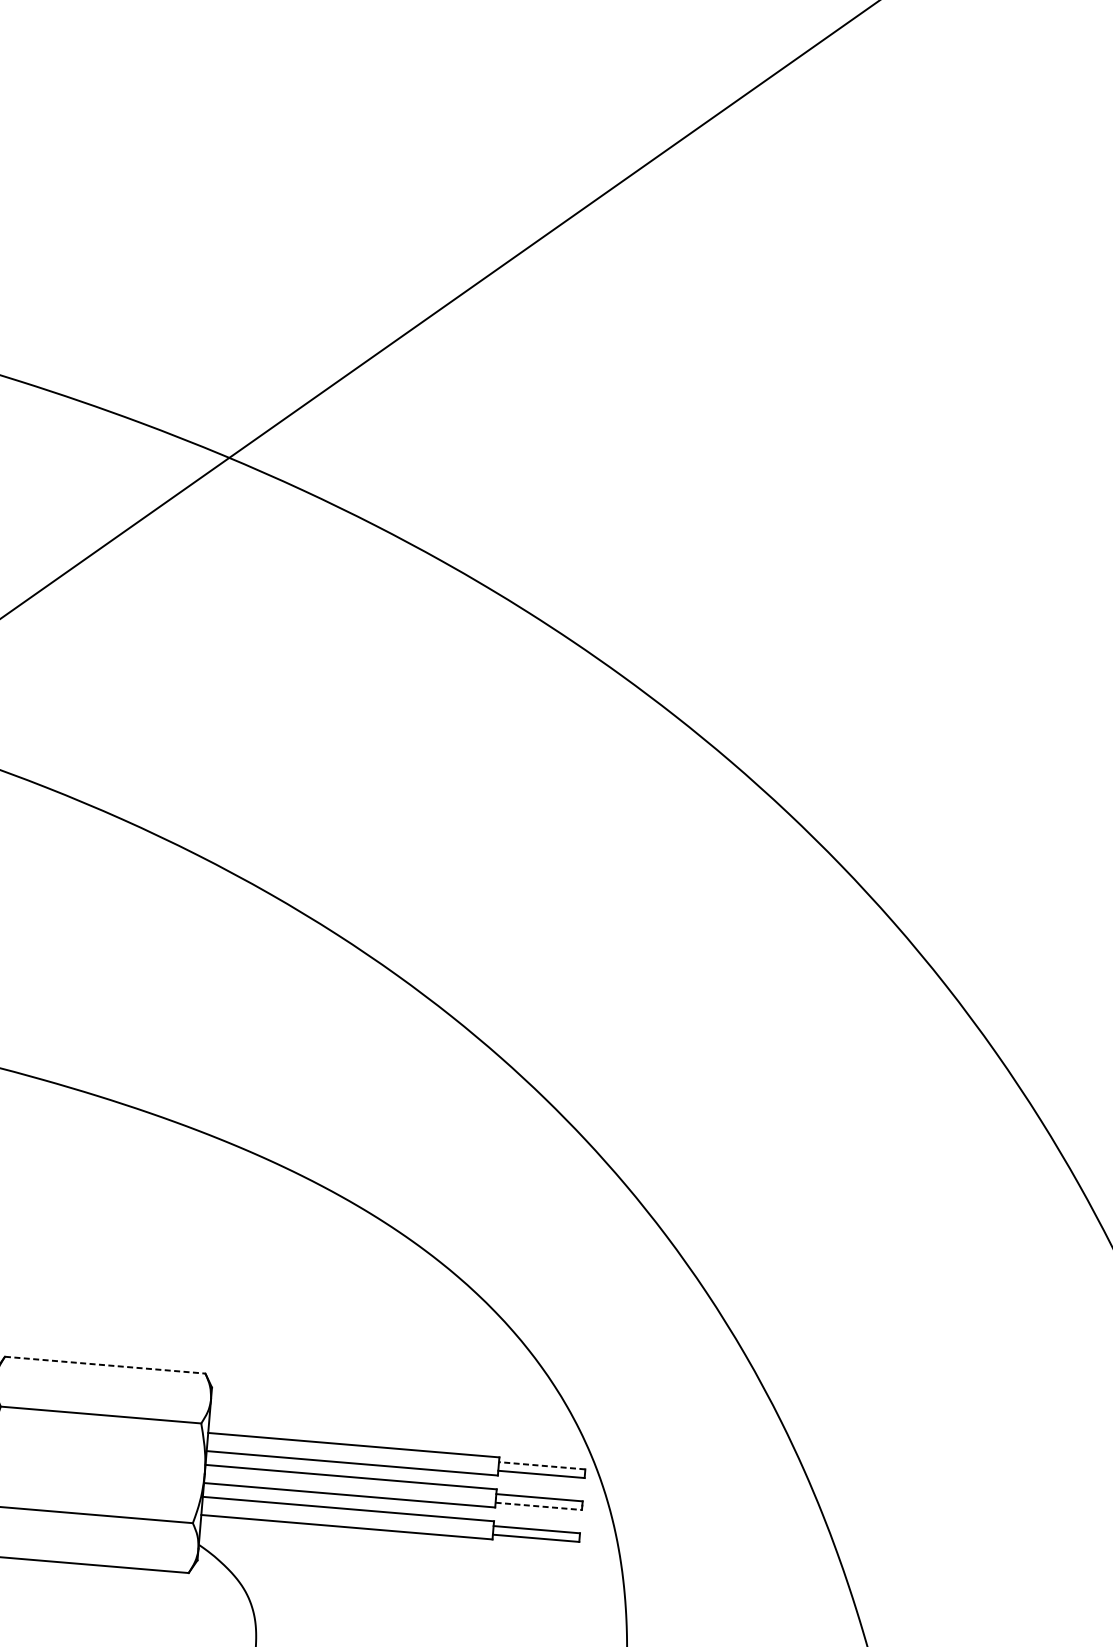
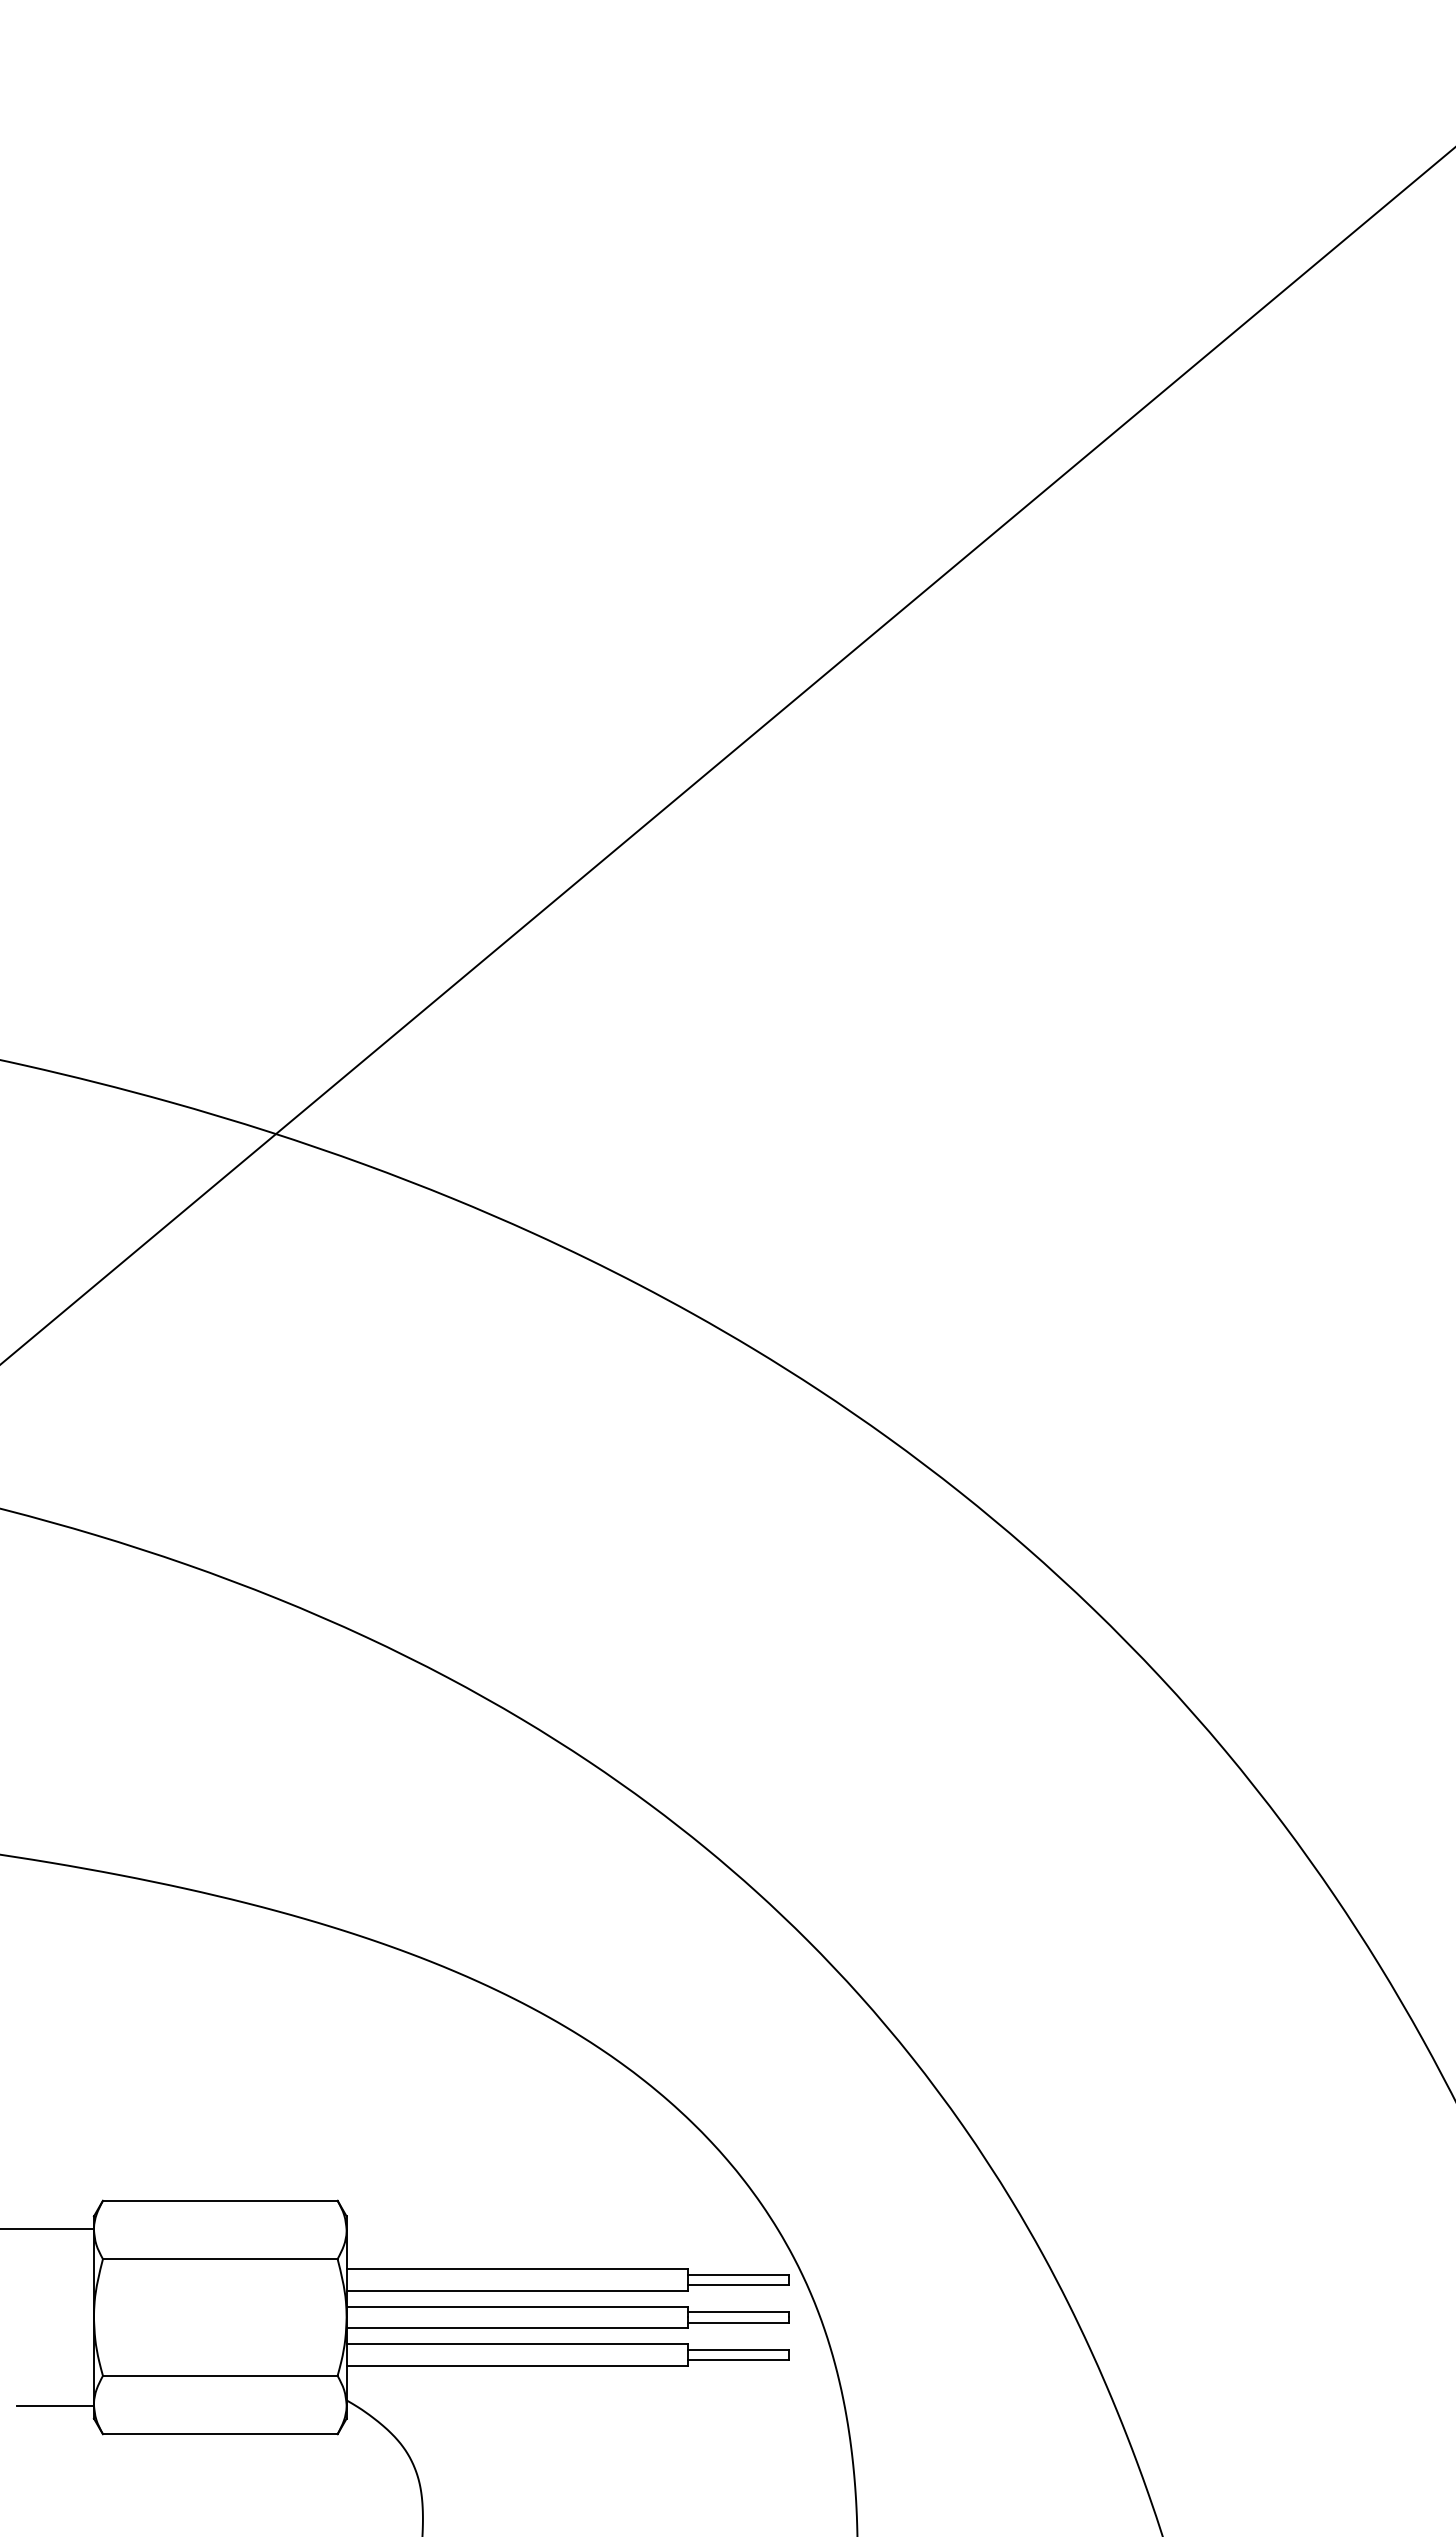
line: (105, 1364) -> (220, 2200), dashed -> solid
line: (542, 1466) -> (738, 2275), dashed -> solid
line: (539, 1506) -> (738, 2322), dashed -> solid

